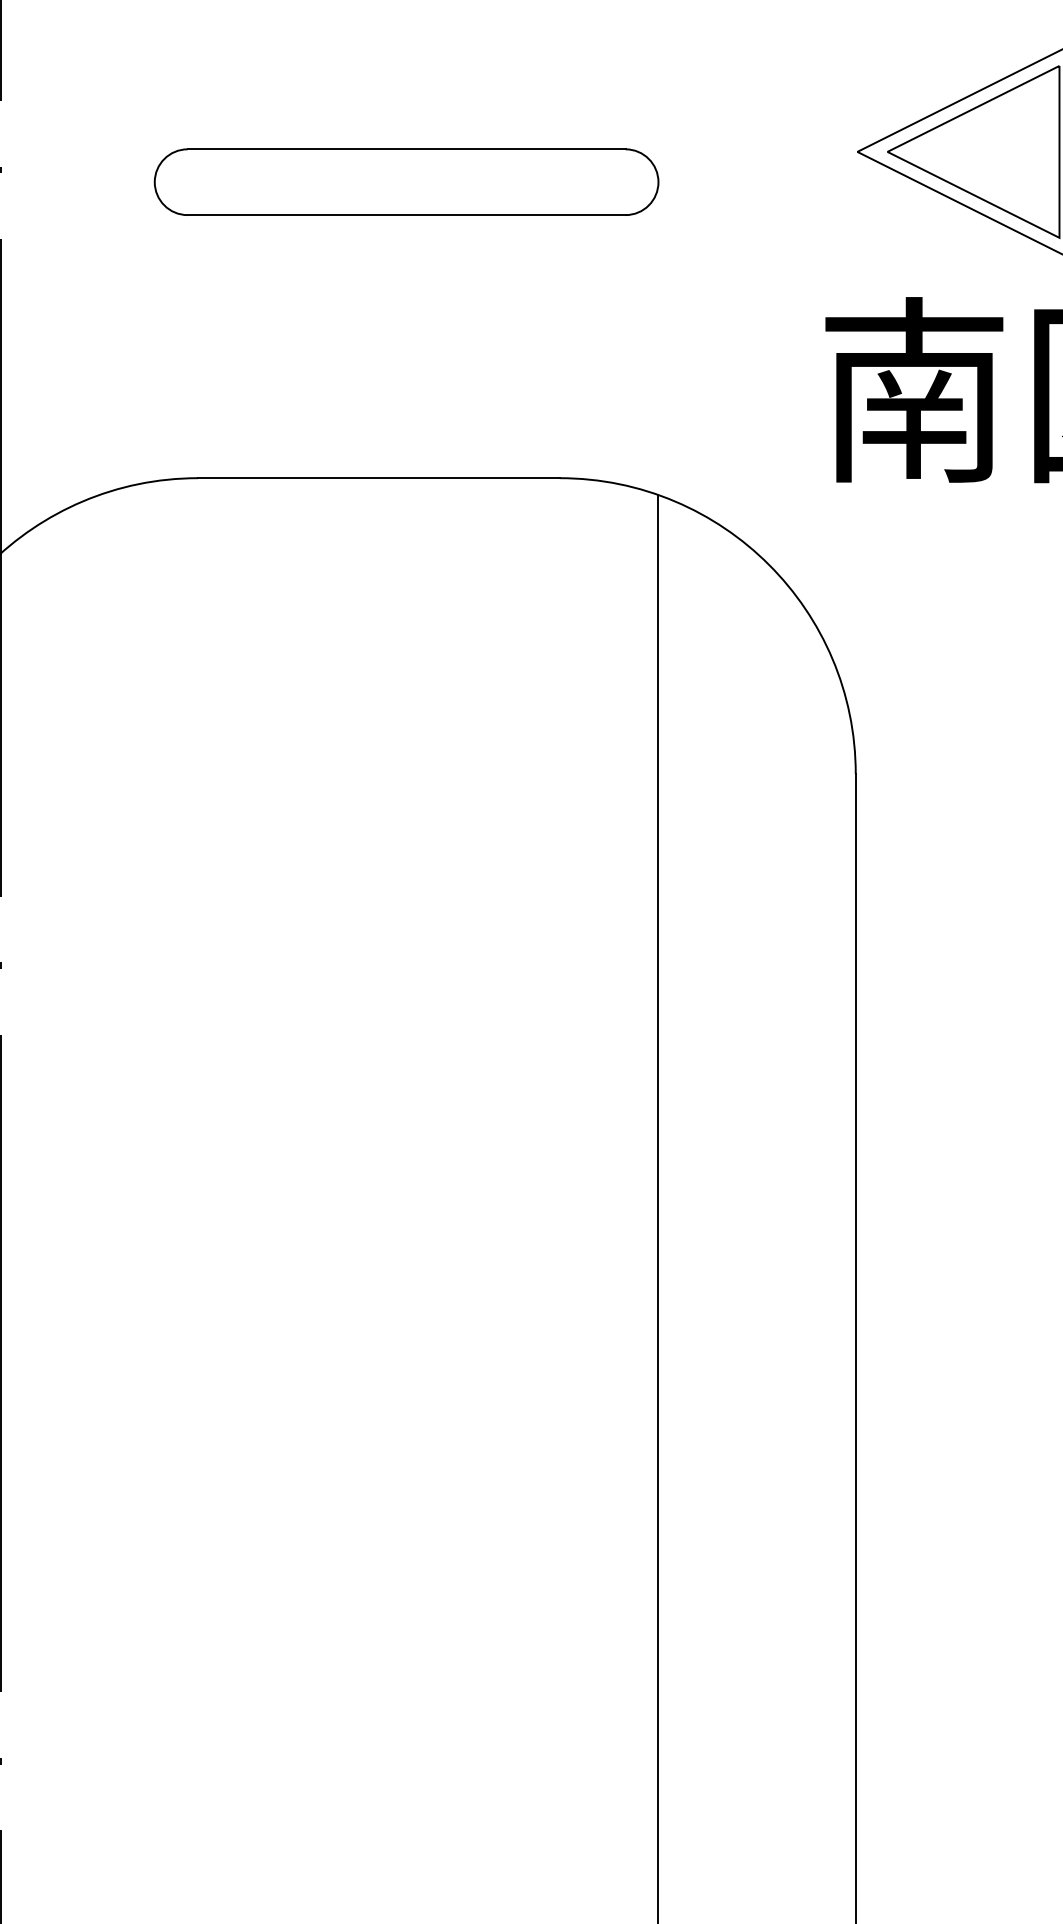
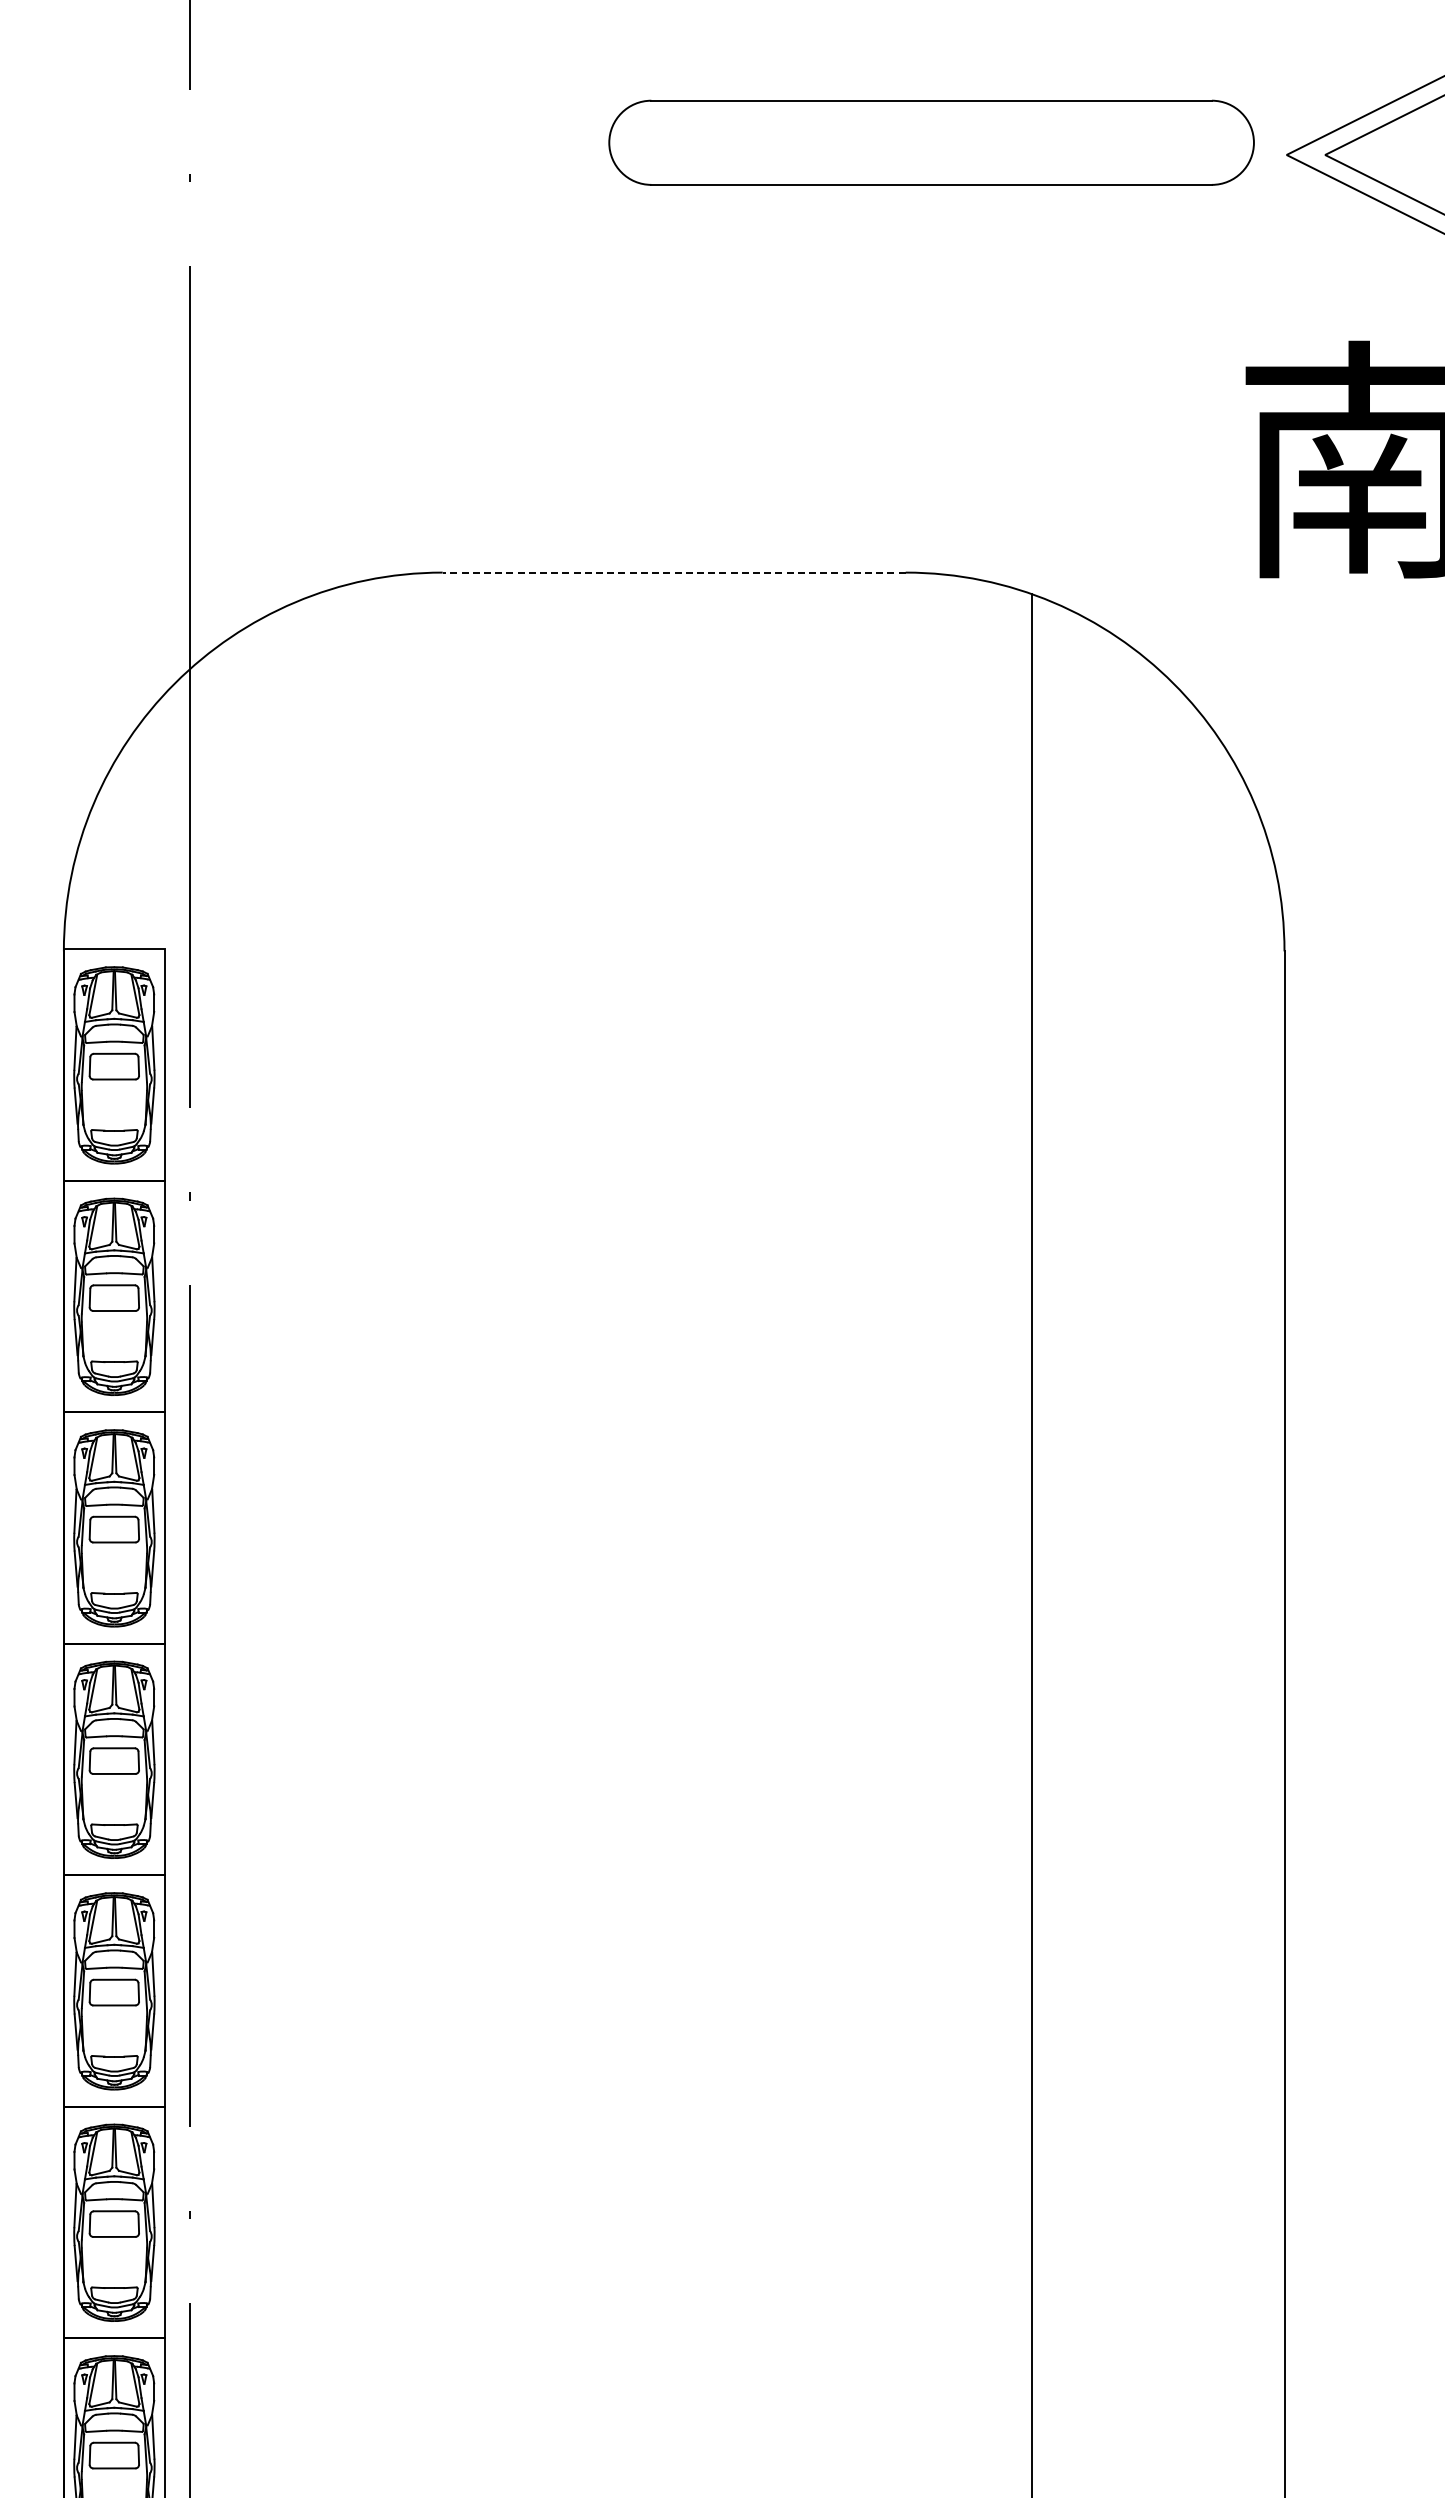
part: (406, 181) -> (931, 142), moved
line: (379, 478) -> (674, 572), solid -> dashed

